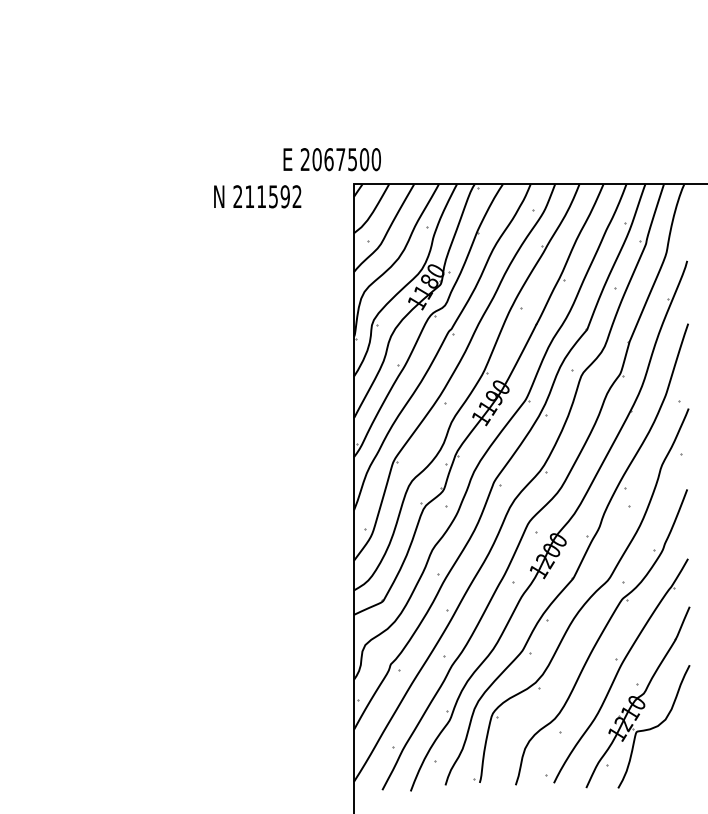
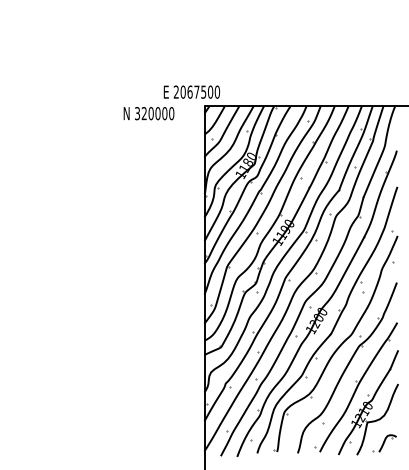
text: (267, 196) -> (154, 113), 211592 -> 320000
part: (665, 768) -> (384, 443), added

